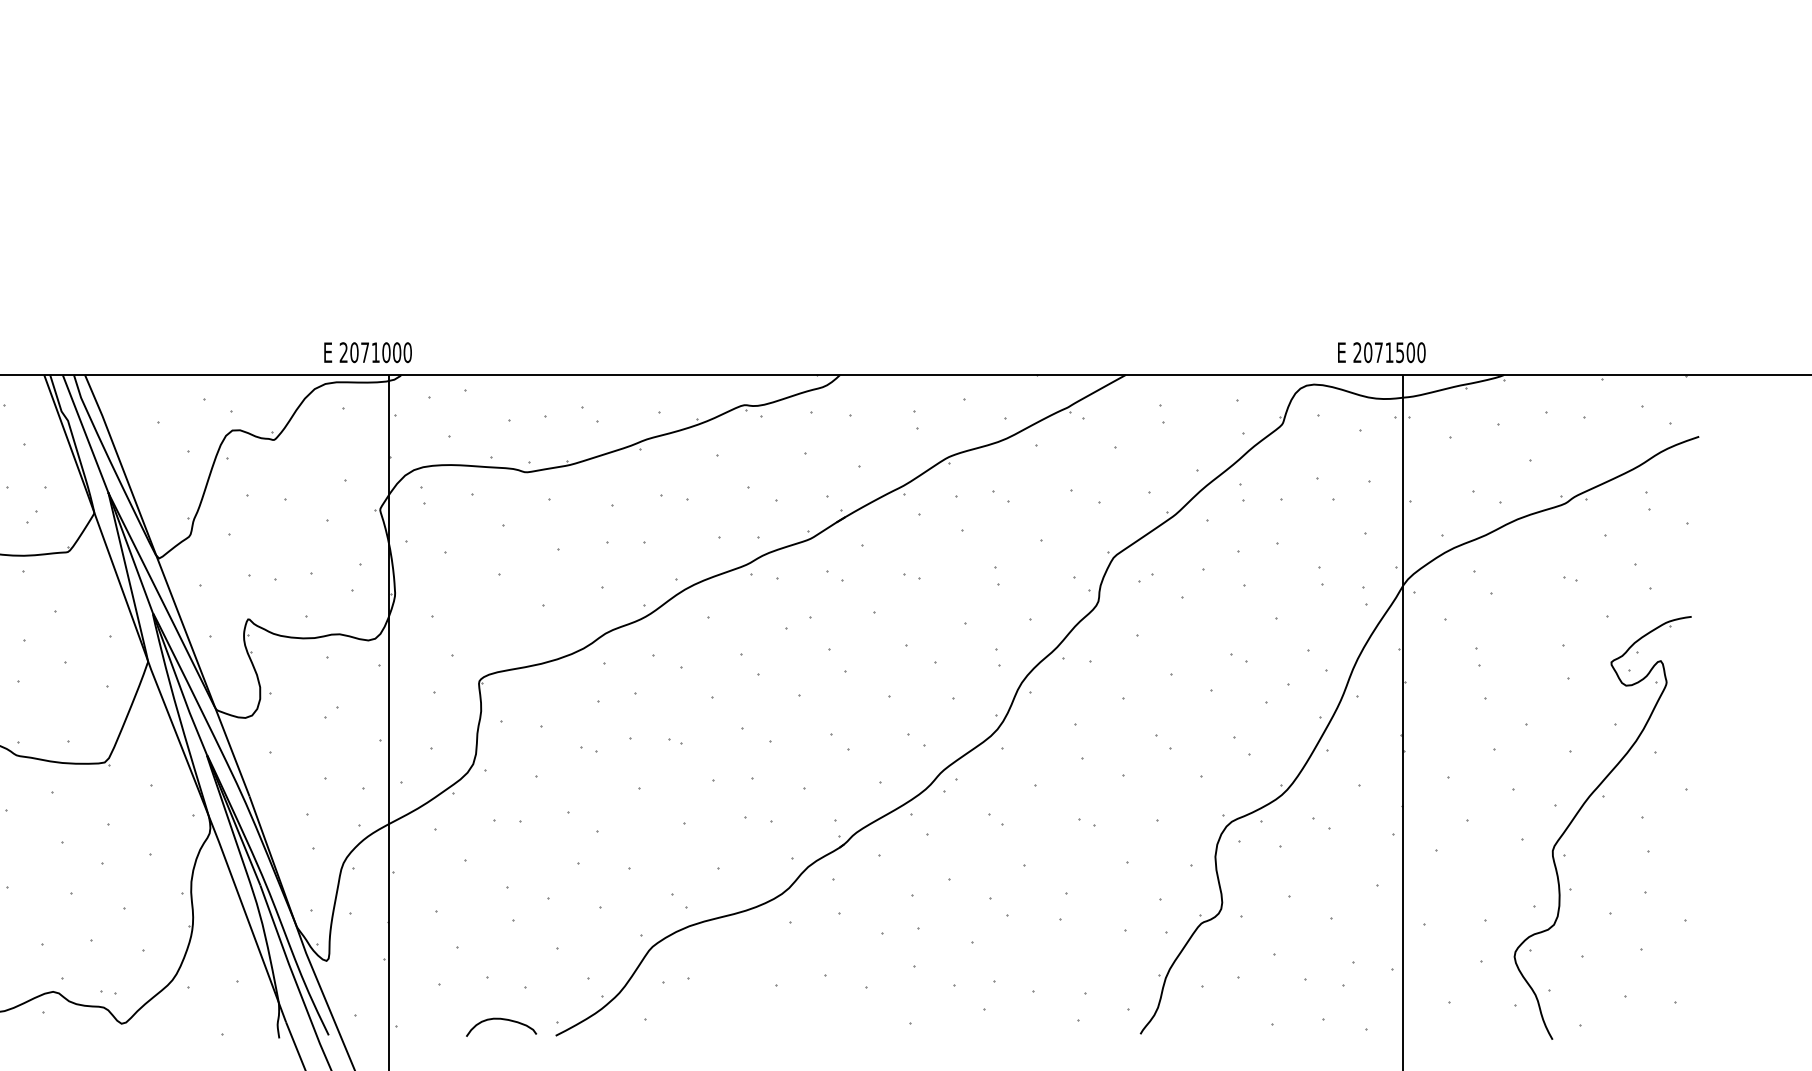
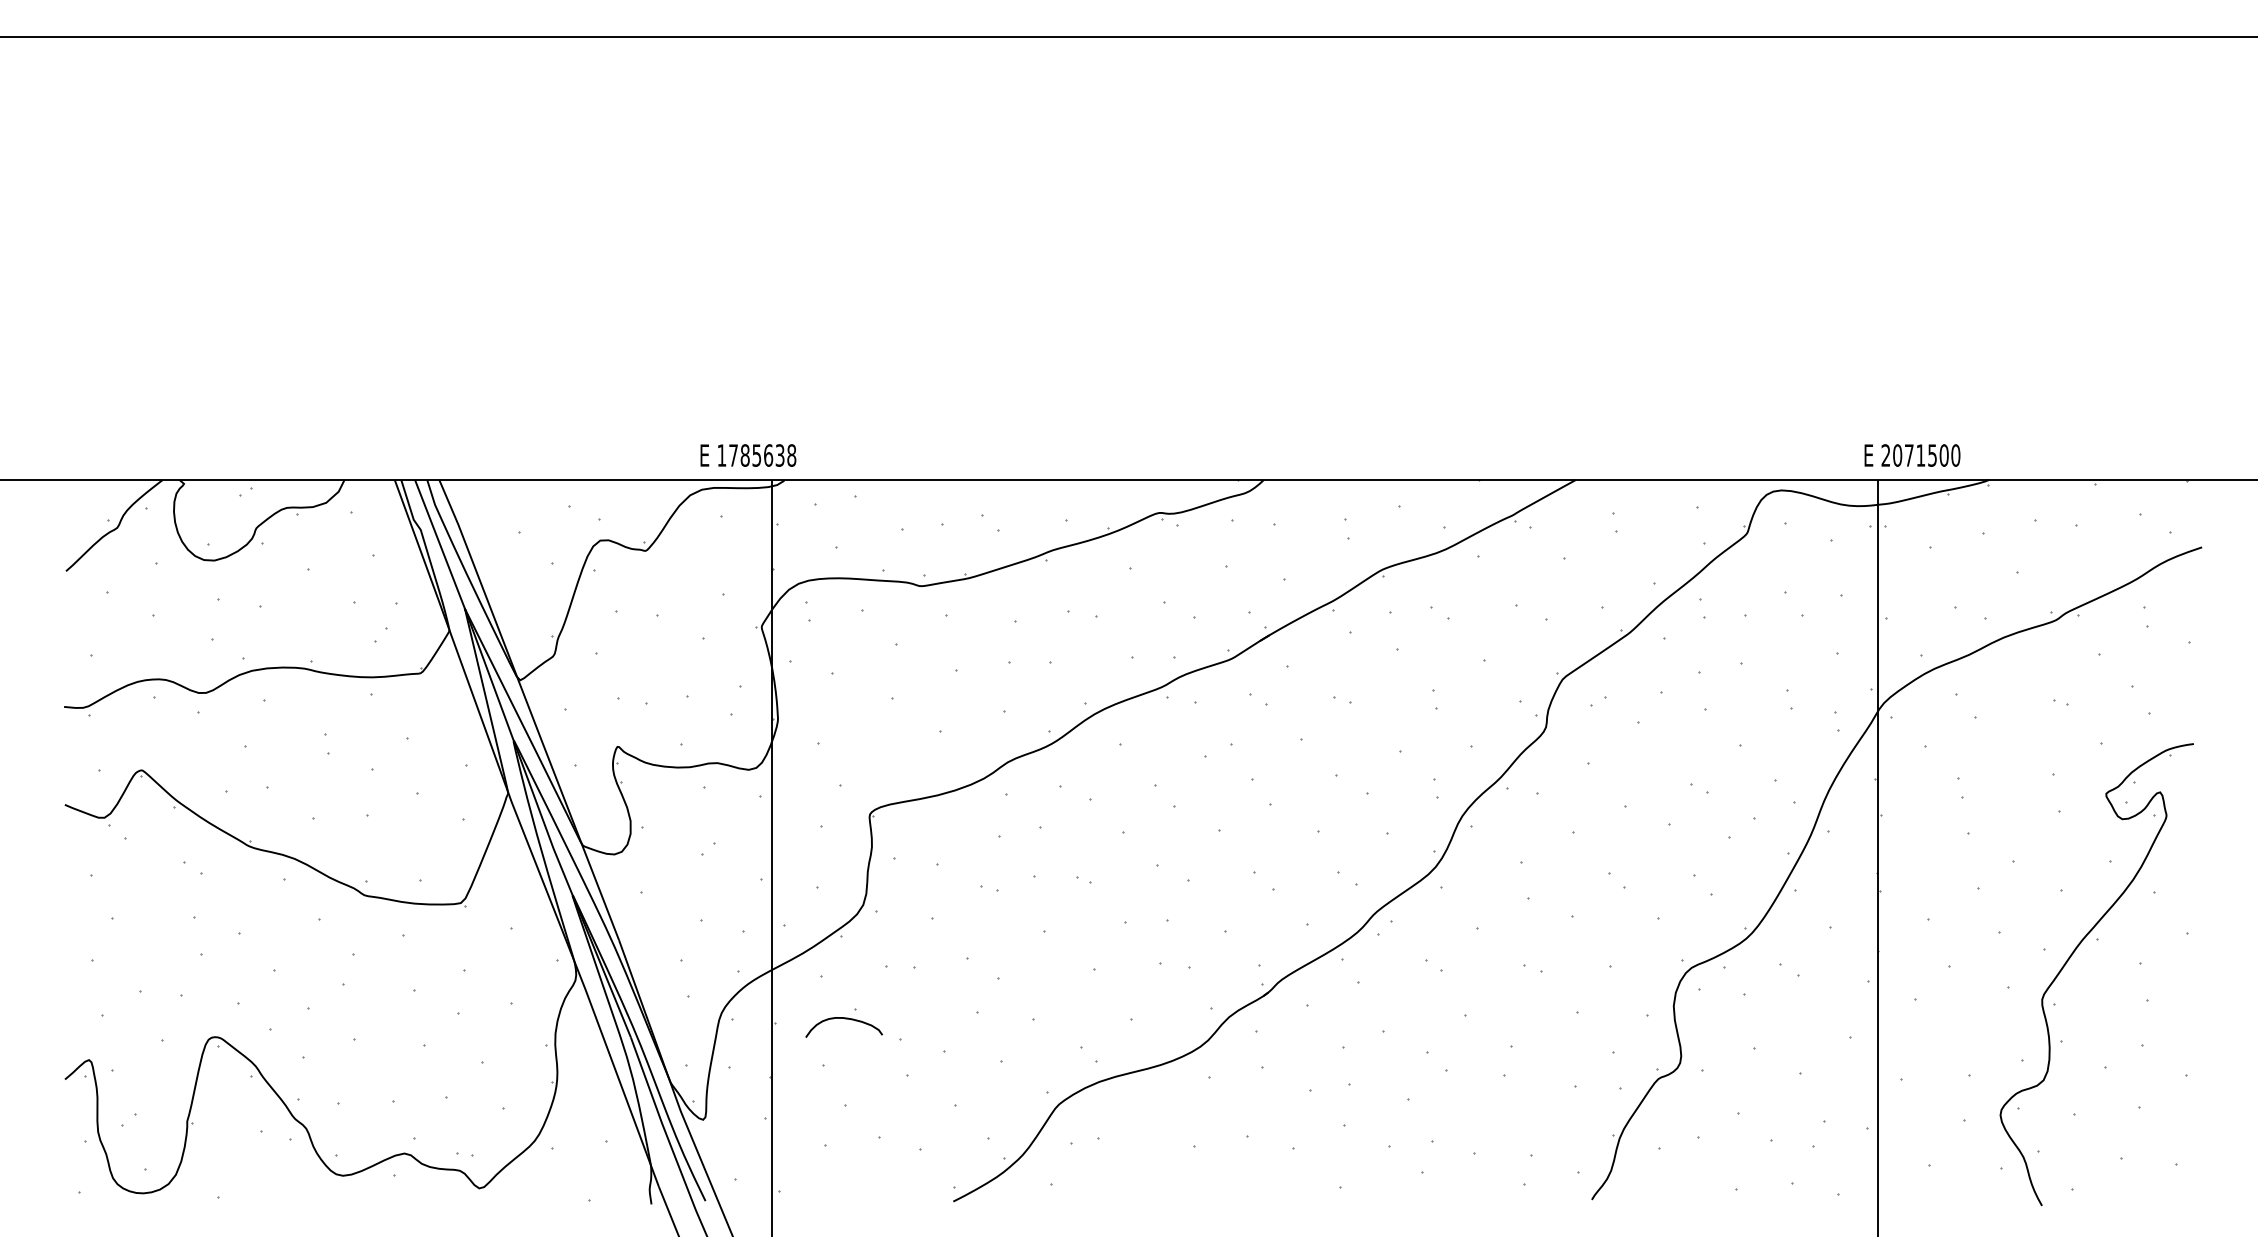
text: (375, 352) -> (756, 455), 2071000 -> 1785638
text: (1381, 352) -> (1912, 455), moved
curve: (501, 1020) -> (844, 1019), moved

